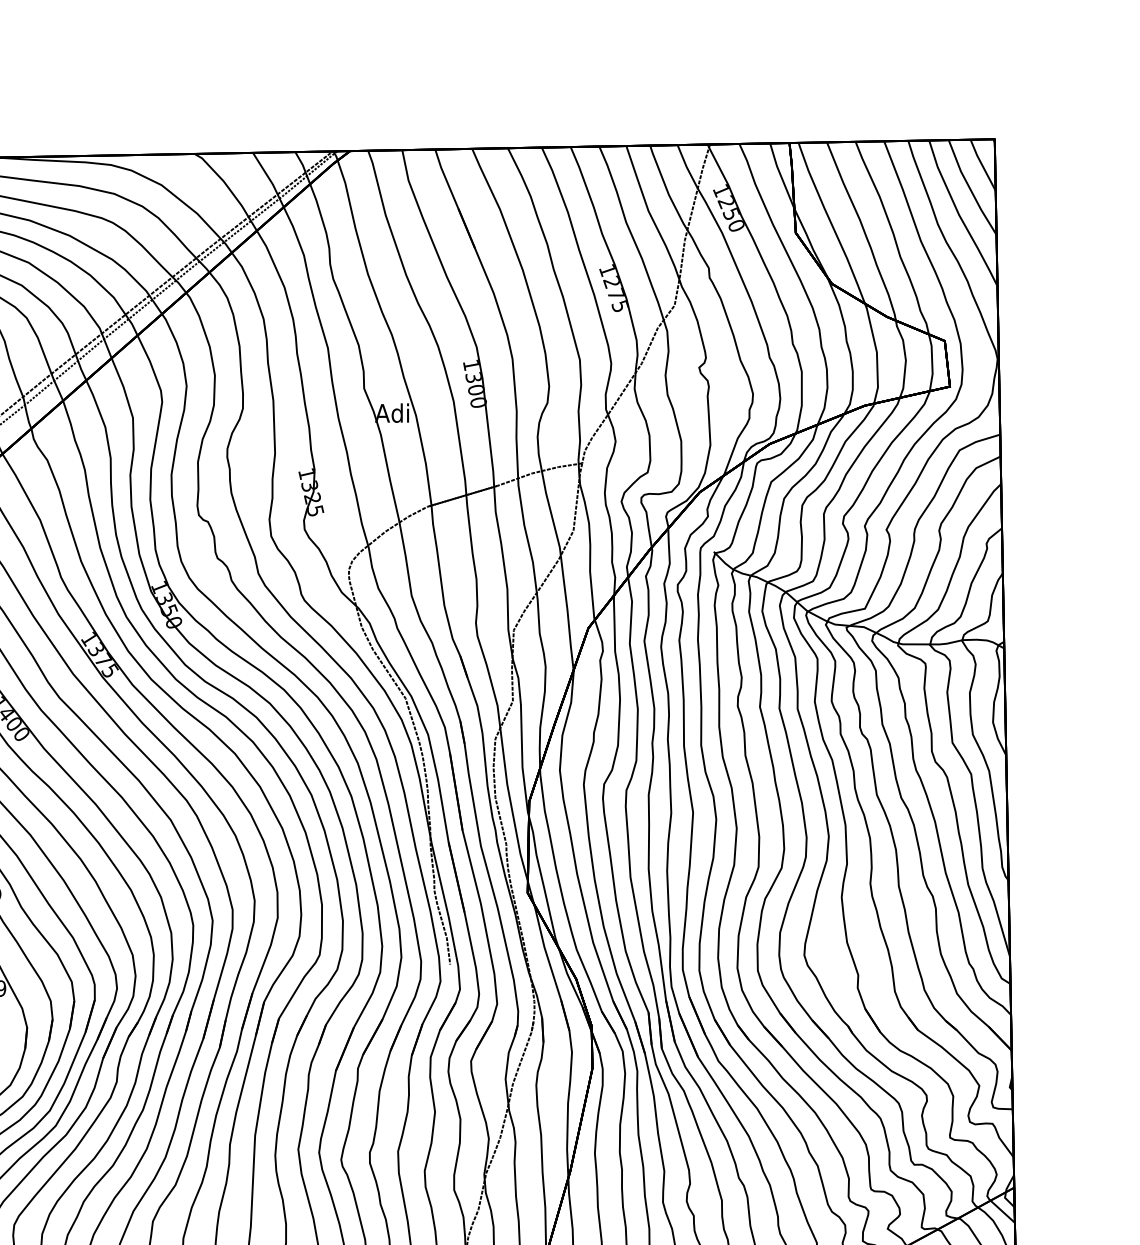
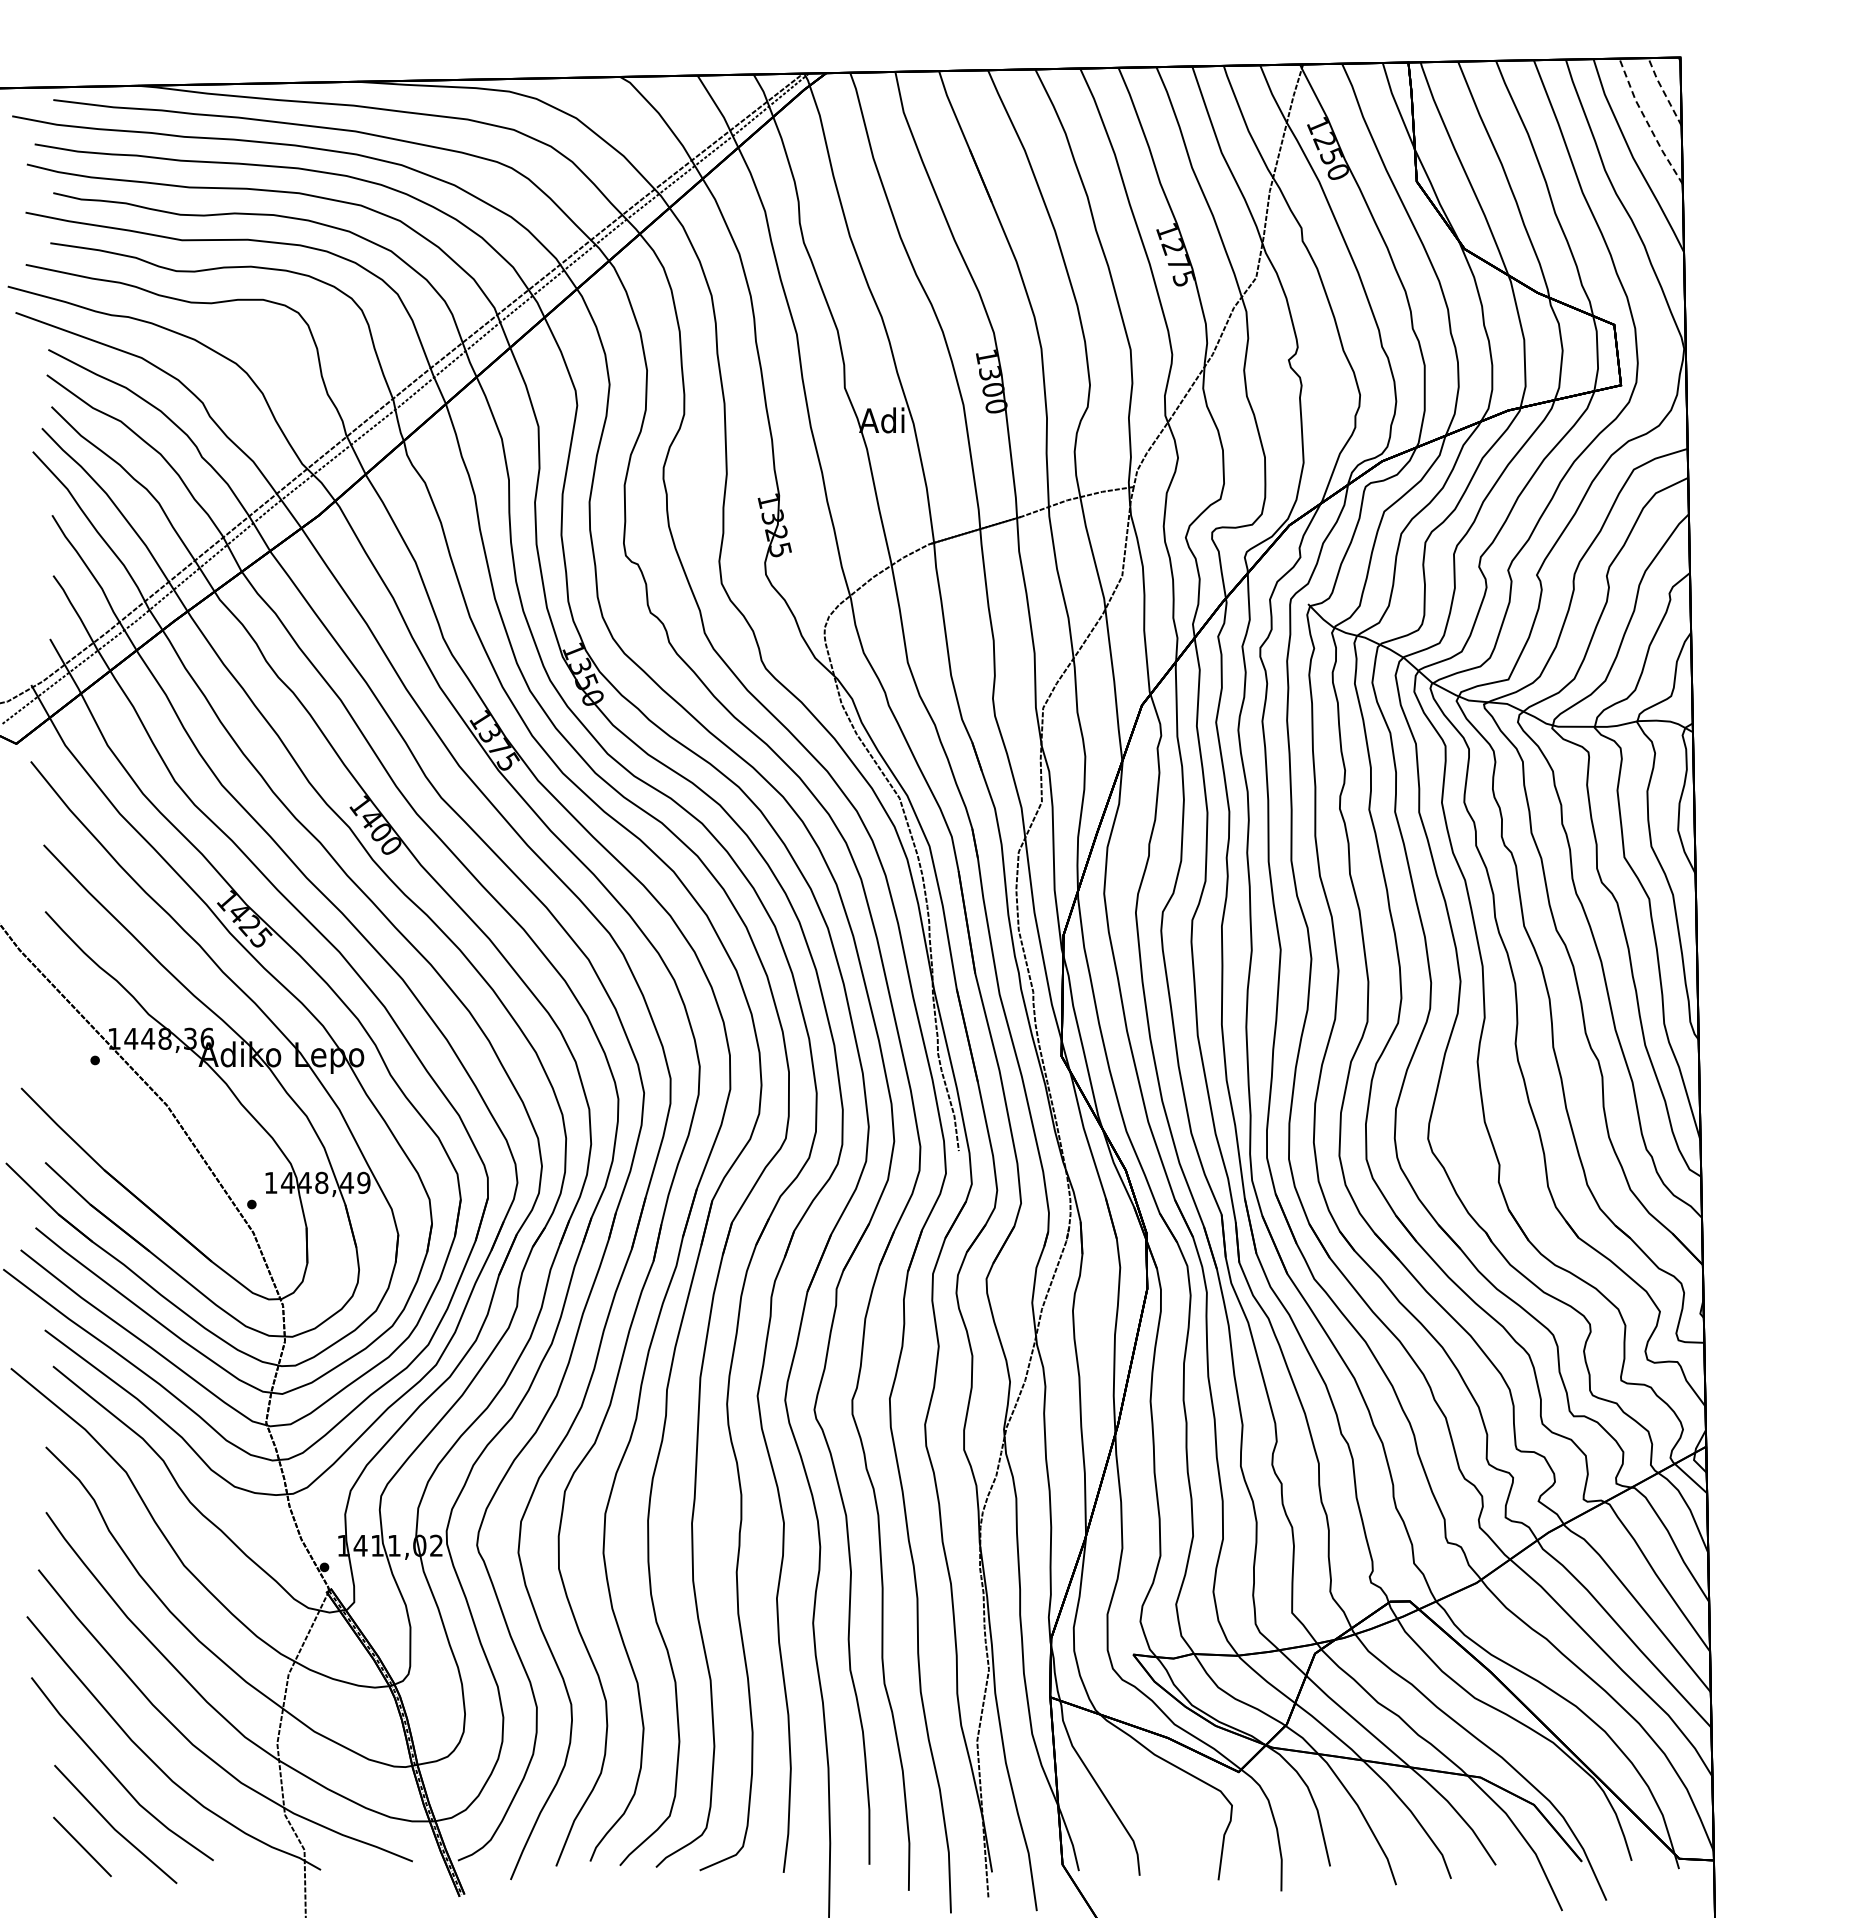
line: (982, 164) -> (1663, 91), solid -> dashed
line: (969, 189) -> (1647, 123), solid -> dashed

